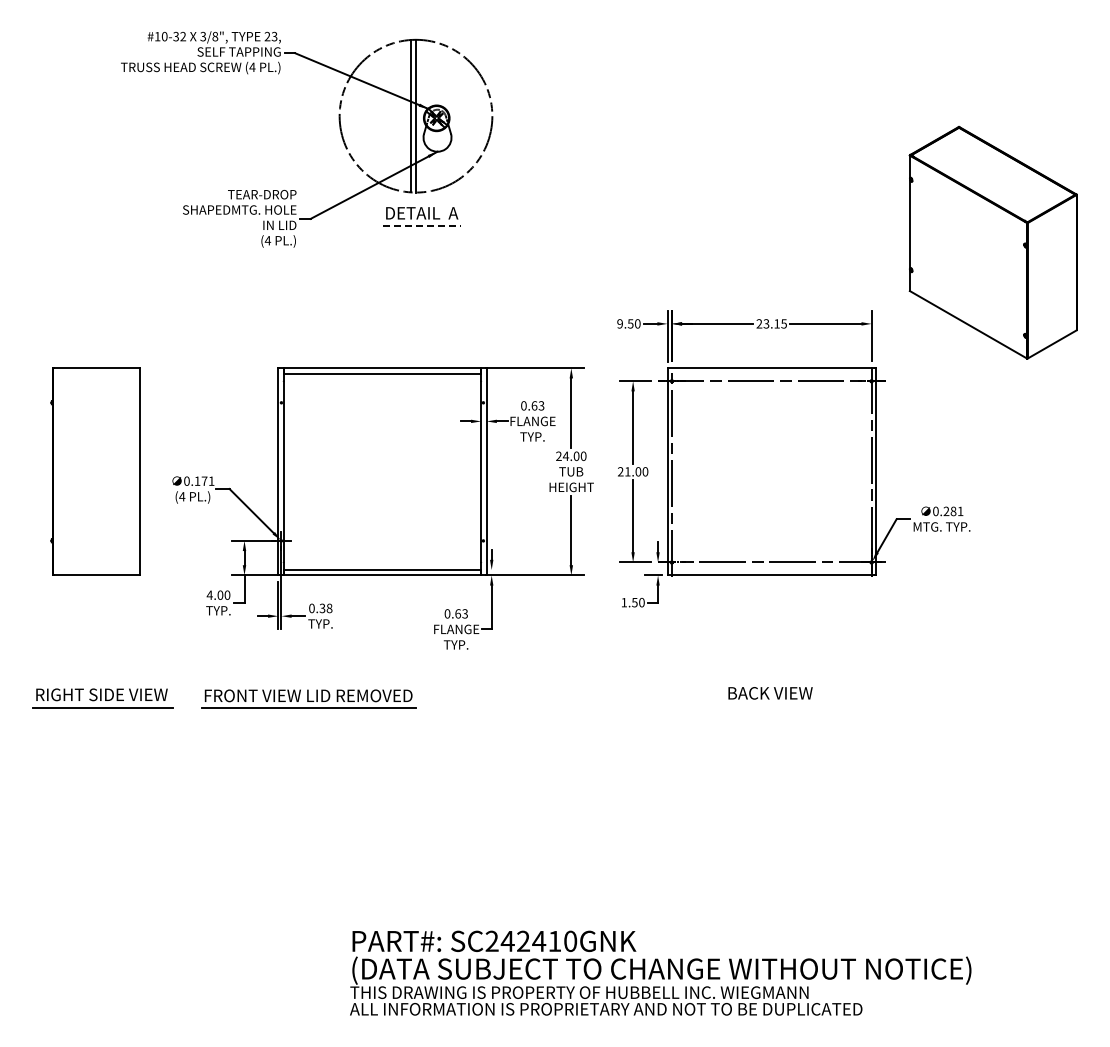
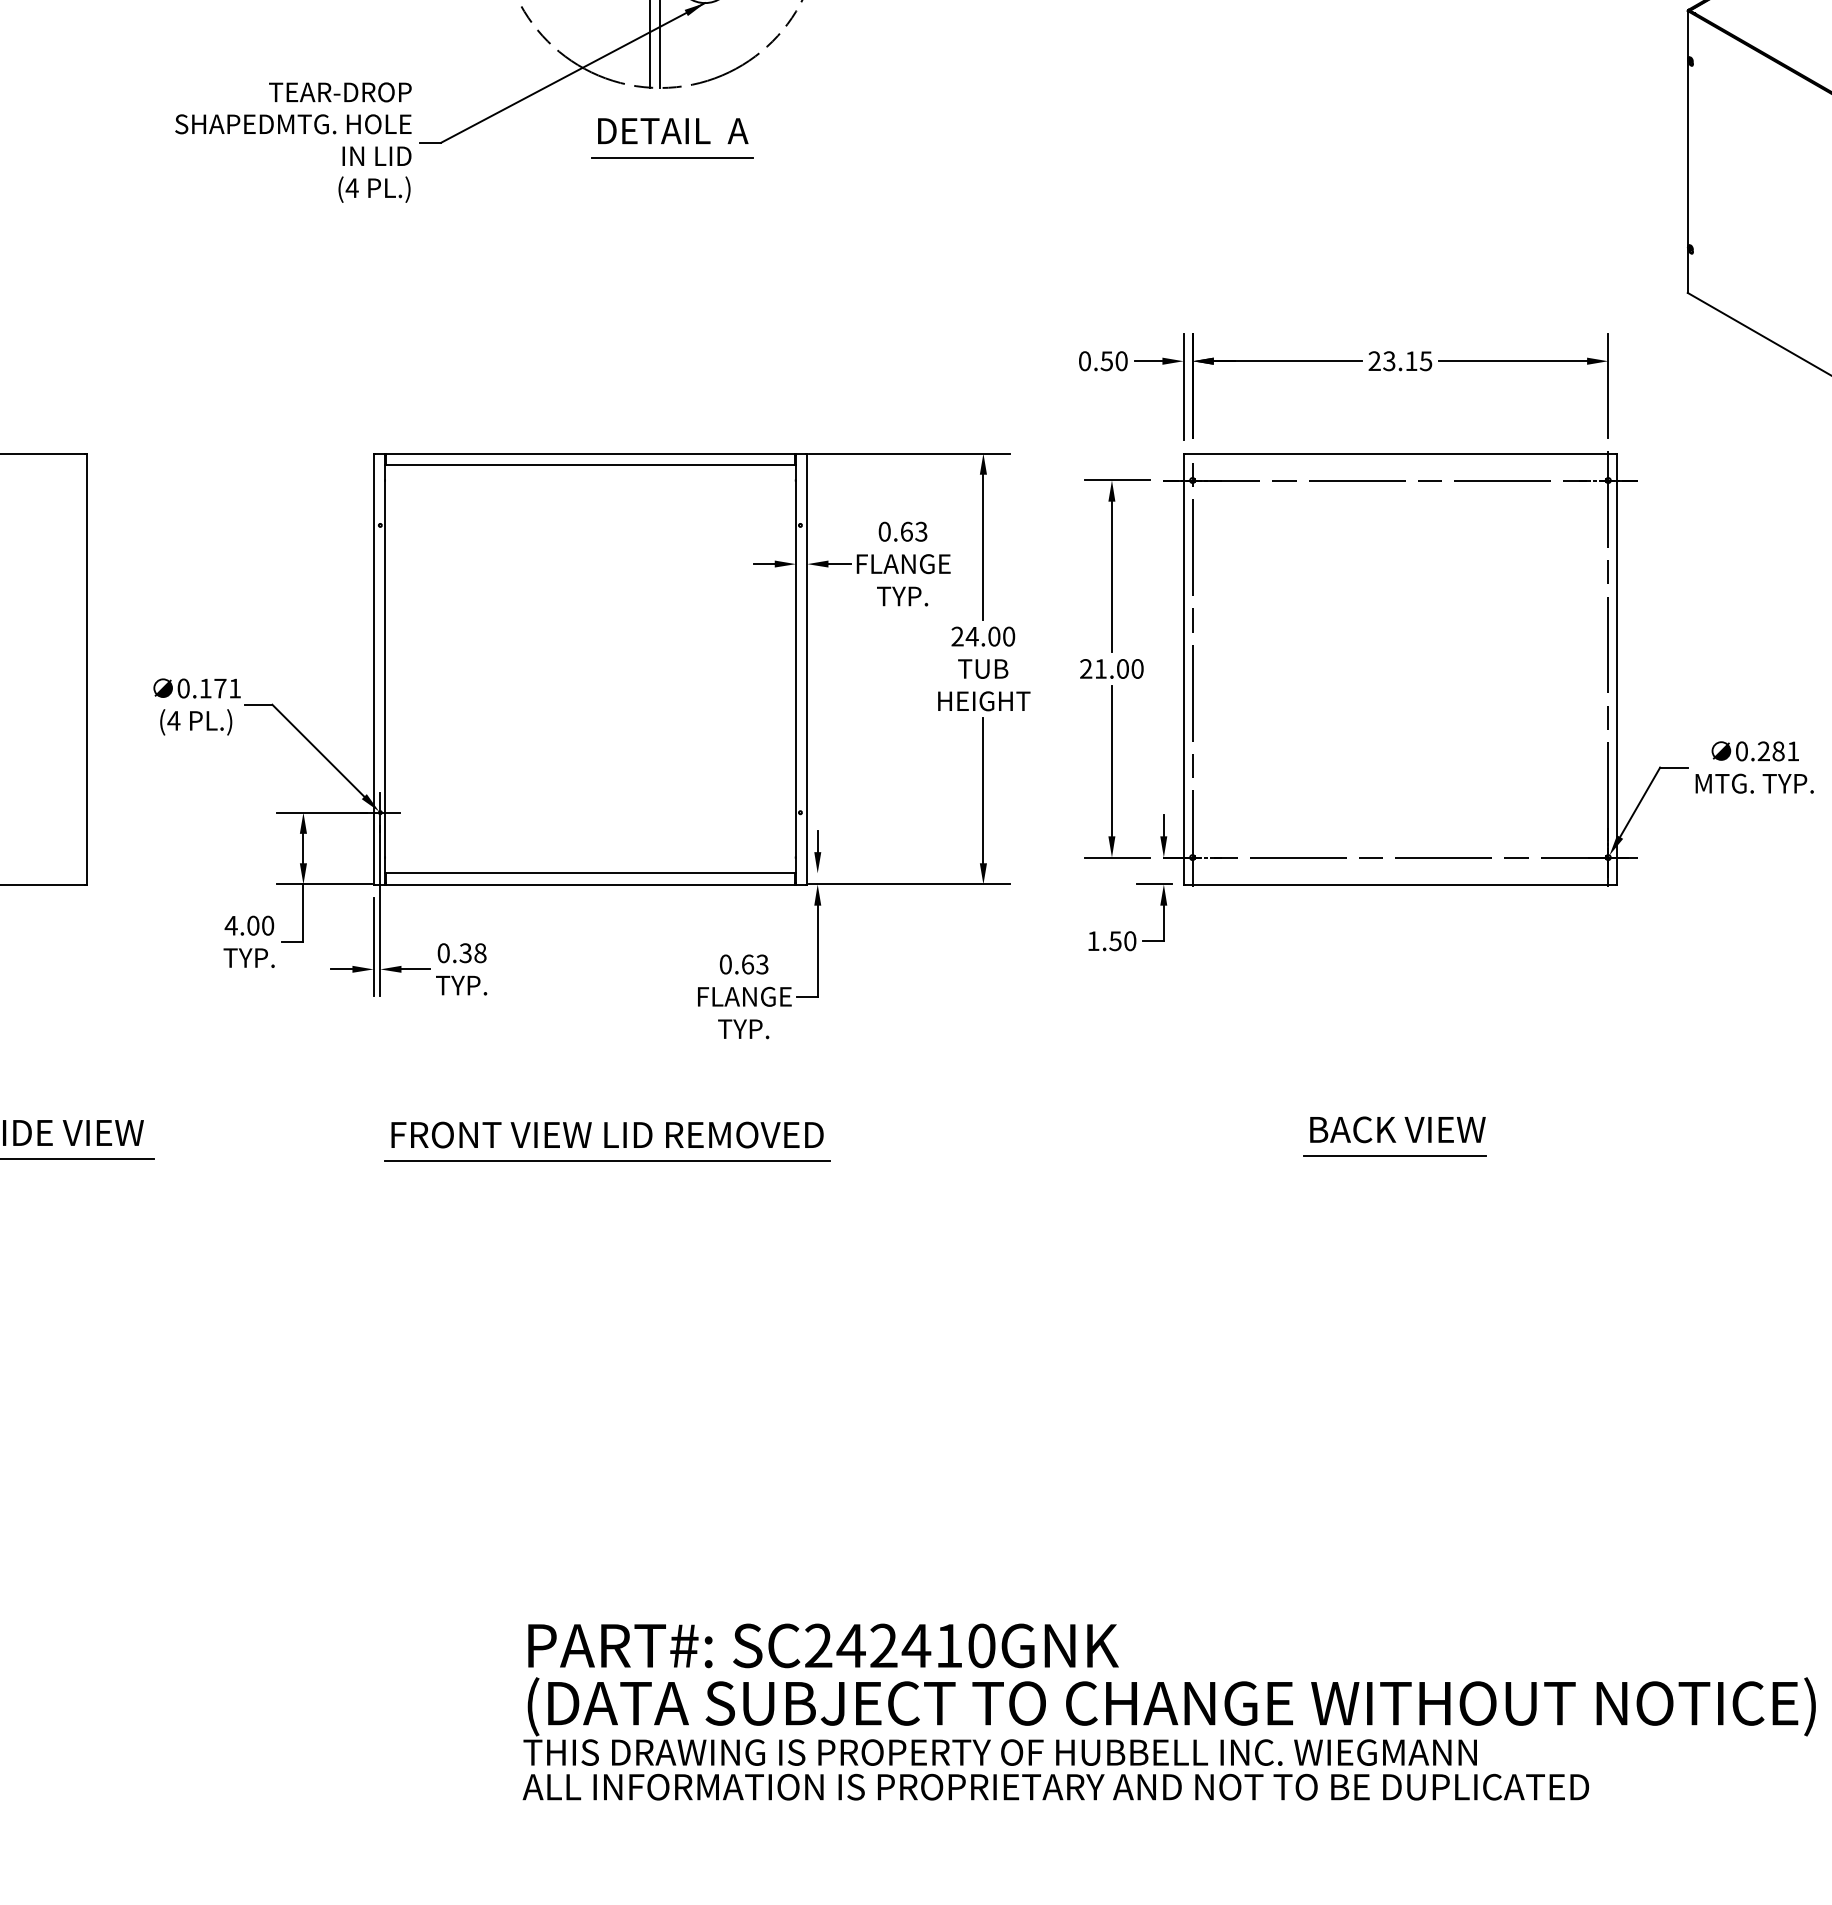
line: (421, 226) -> (671, 158), dashed -> solid
text: (619, 323) -> (1083, 360), 9.50 -> 0.50
part: (308, 698) -> (607, 1140), moved
line: (769, 706) -> (1395, 1157), added

